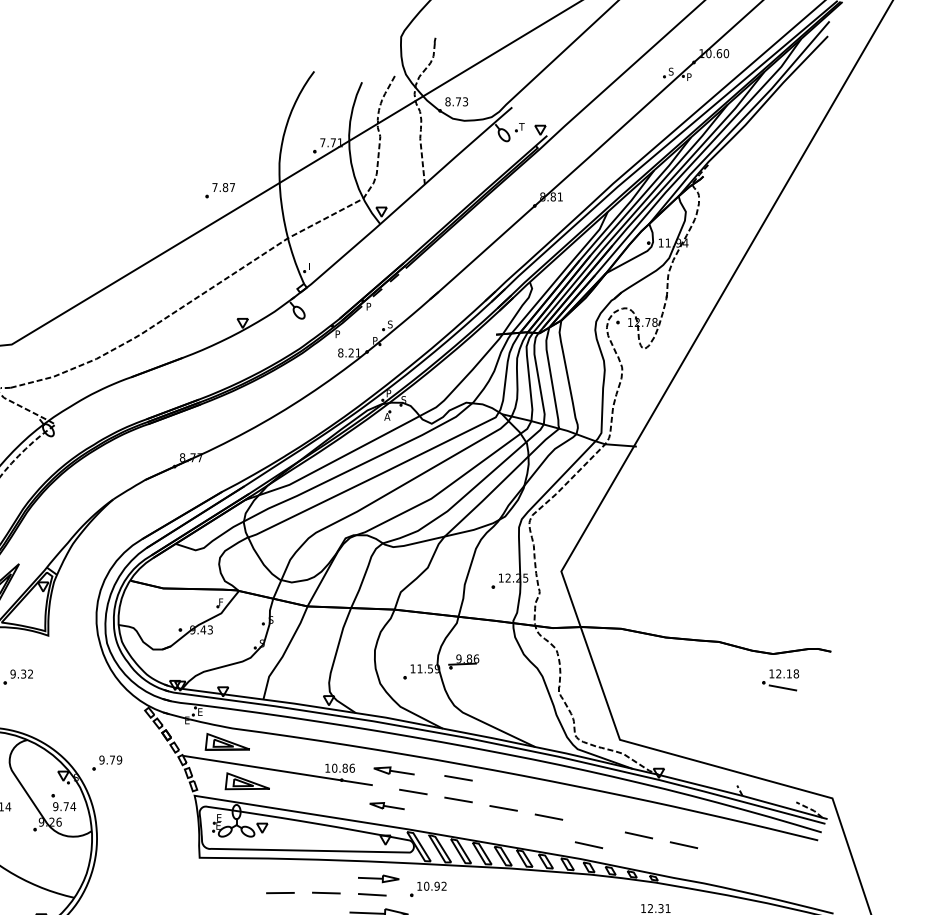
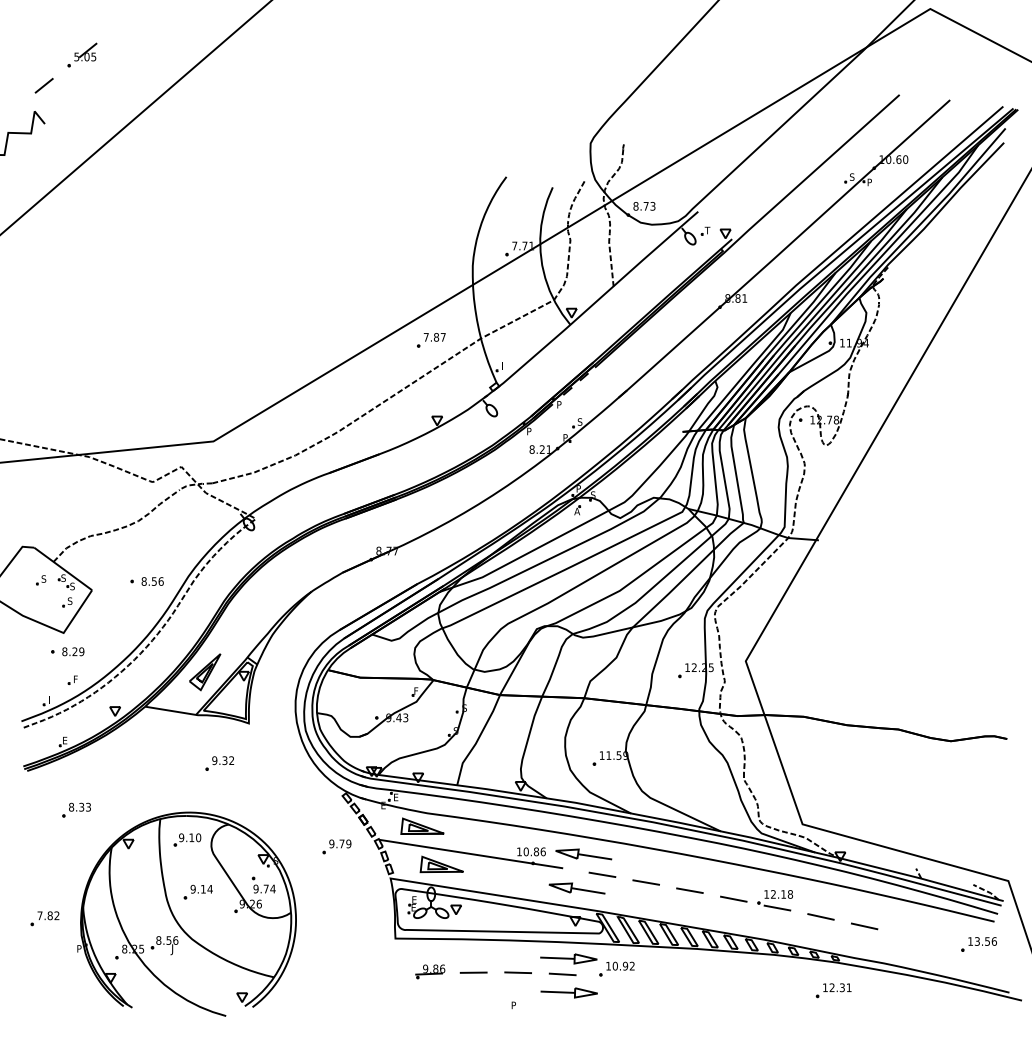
part: (220, 190) -> (431, 340), moved
part: (464, 661) -> (430, 971), moved
part: (779, 680) -> (774, 900), moved
part: (106, 762) -> (336, 846), moved
part: (393, 770) -> (583, 854), size x1.43
line: (457, 778) -> (645, 861), removed
part: (386, 806) -> (576, 888), size x1.67
line: (588, 845) -> (772, 926), removed
part: (801, 863) -> (978, 944), added
part: (378, 878) -> (568, 958), size x1.43

